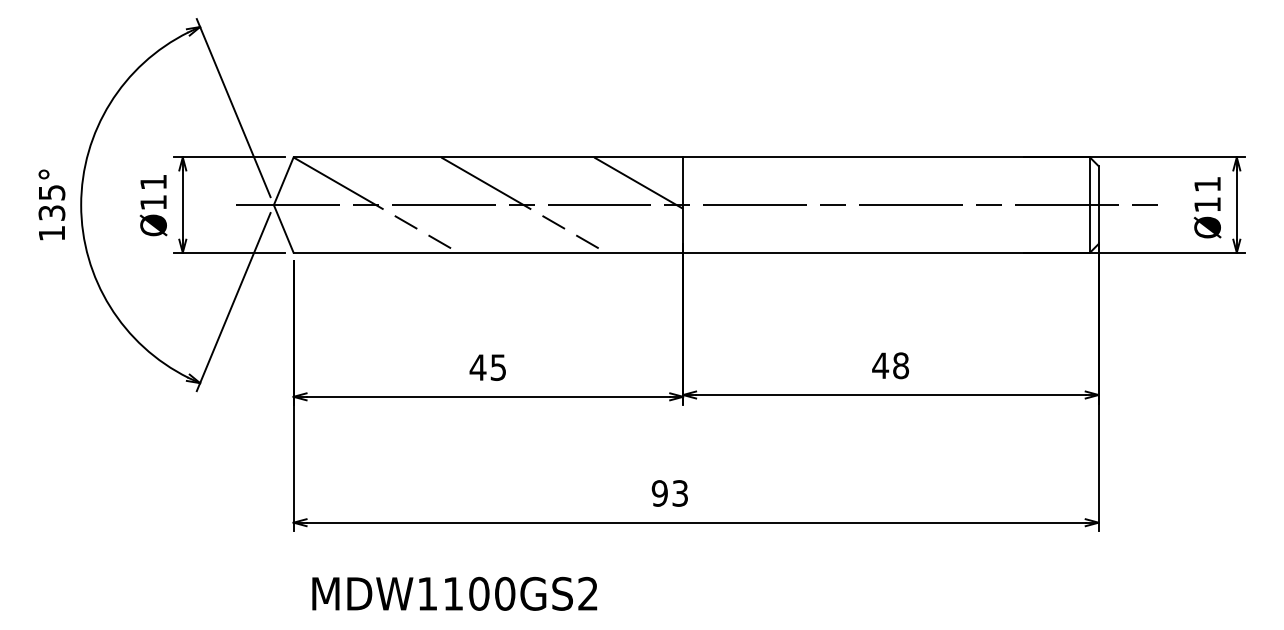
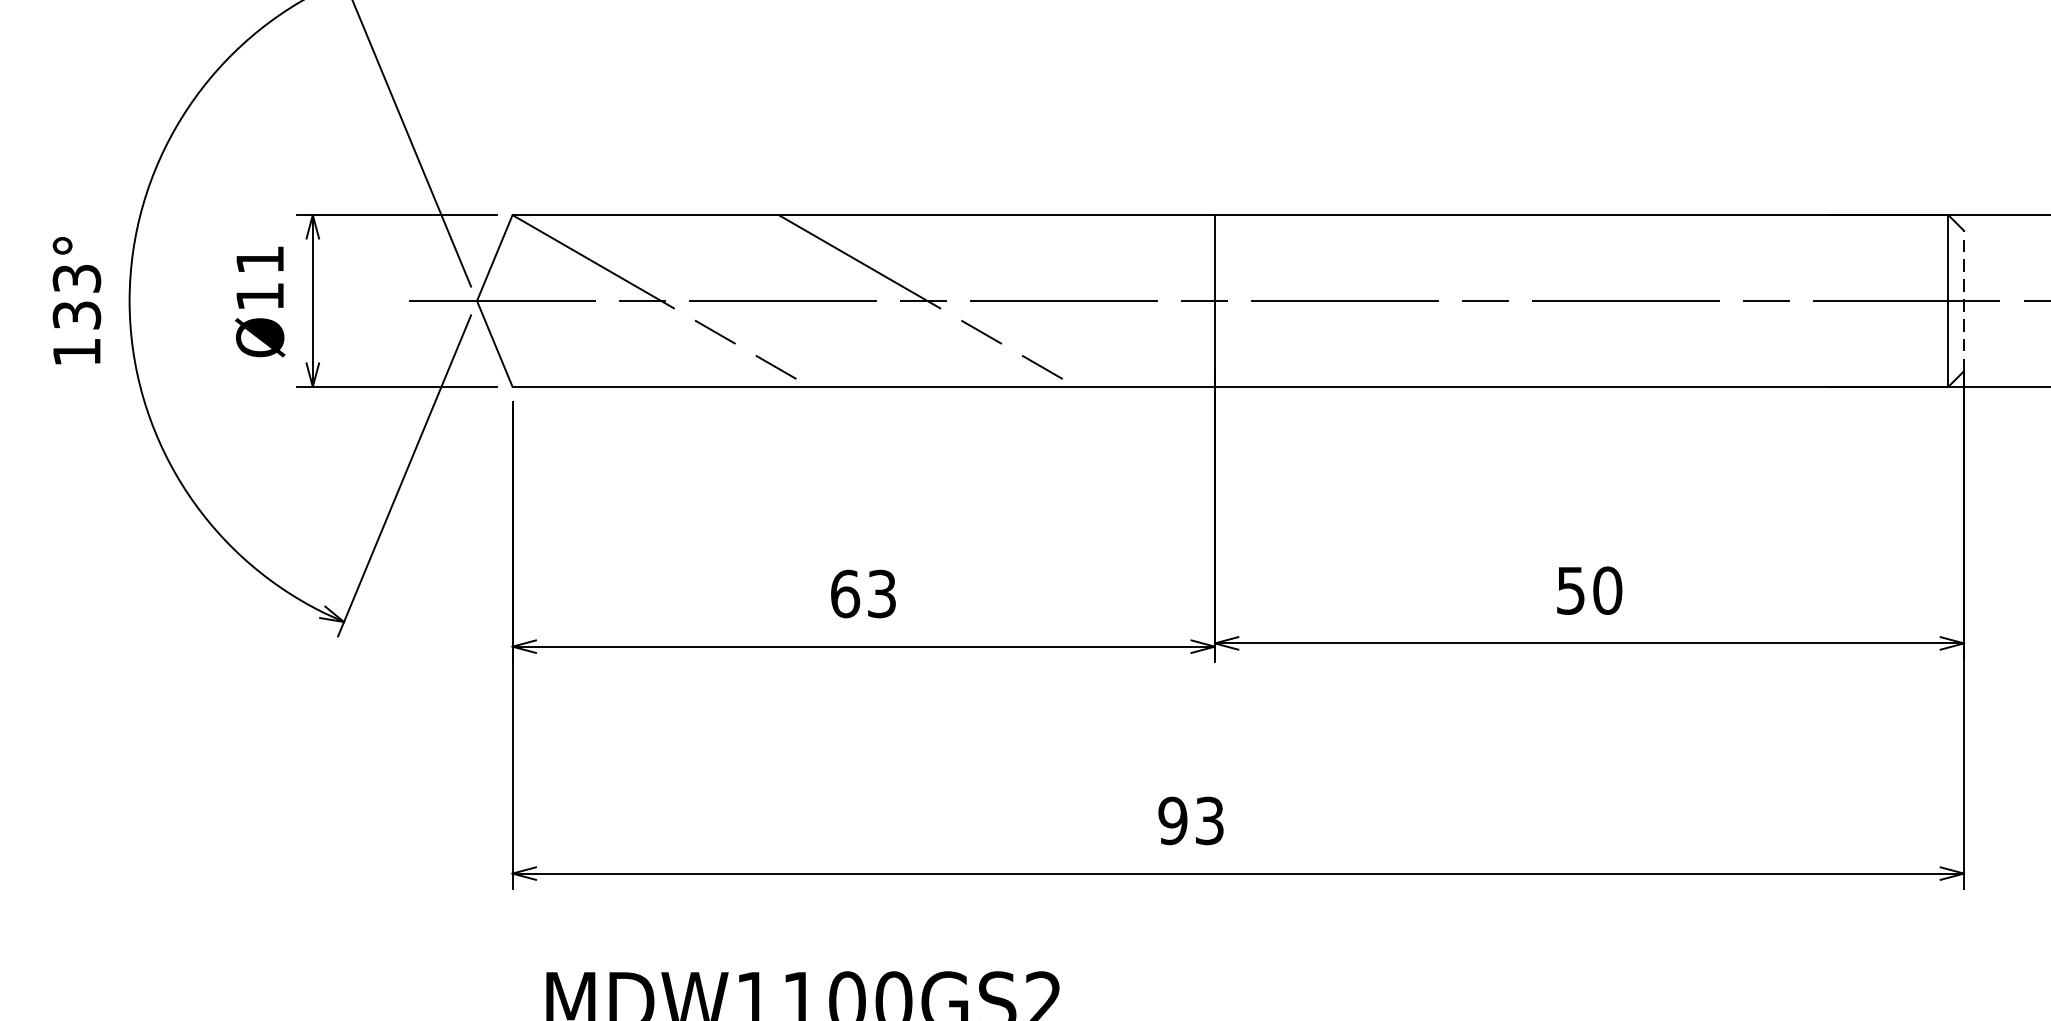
line: (638, 182) -> (1134, 260), removed
text: (51, 192) -> (76, 278), 135° -> 133°
line: (1098, 205) -> (1963, 301), solid -> dashed
text: (890, 365) -> (1588, 590), 48 -> 50
text: (487, 367) -> (862, 593), 45 -> 63

